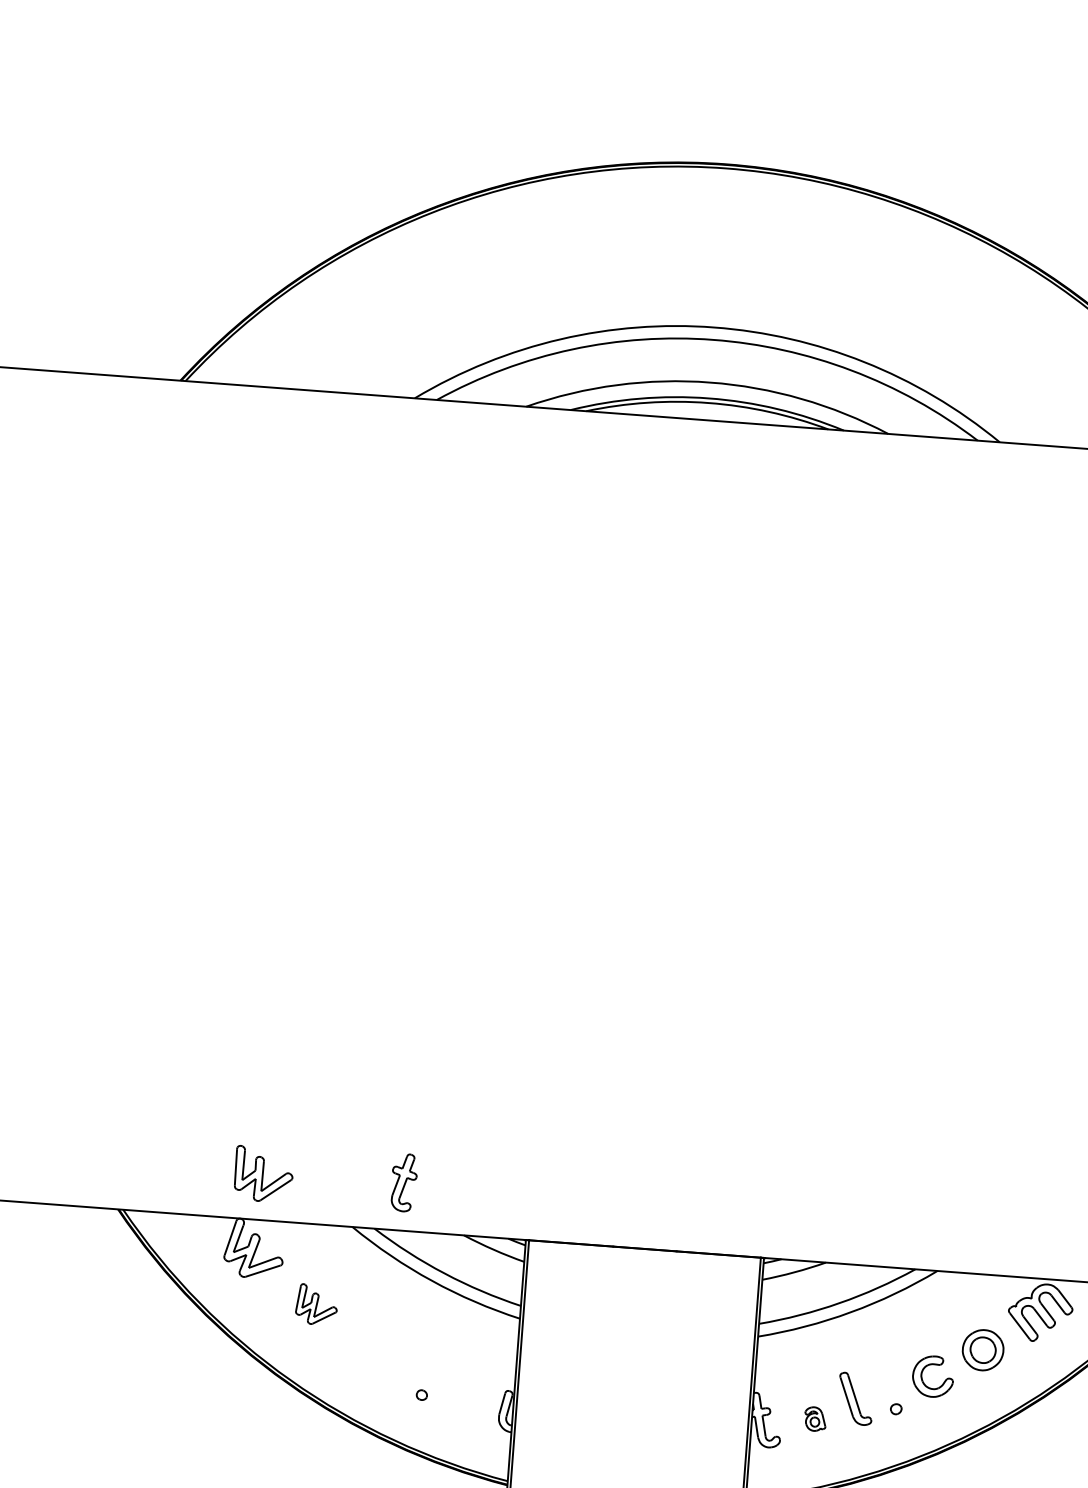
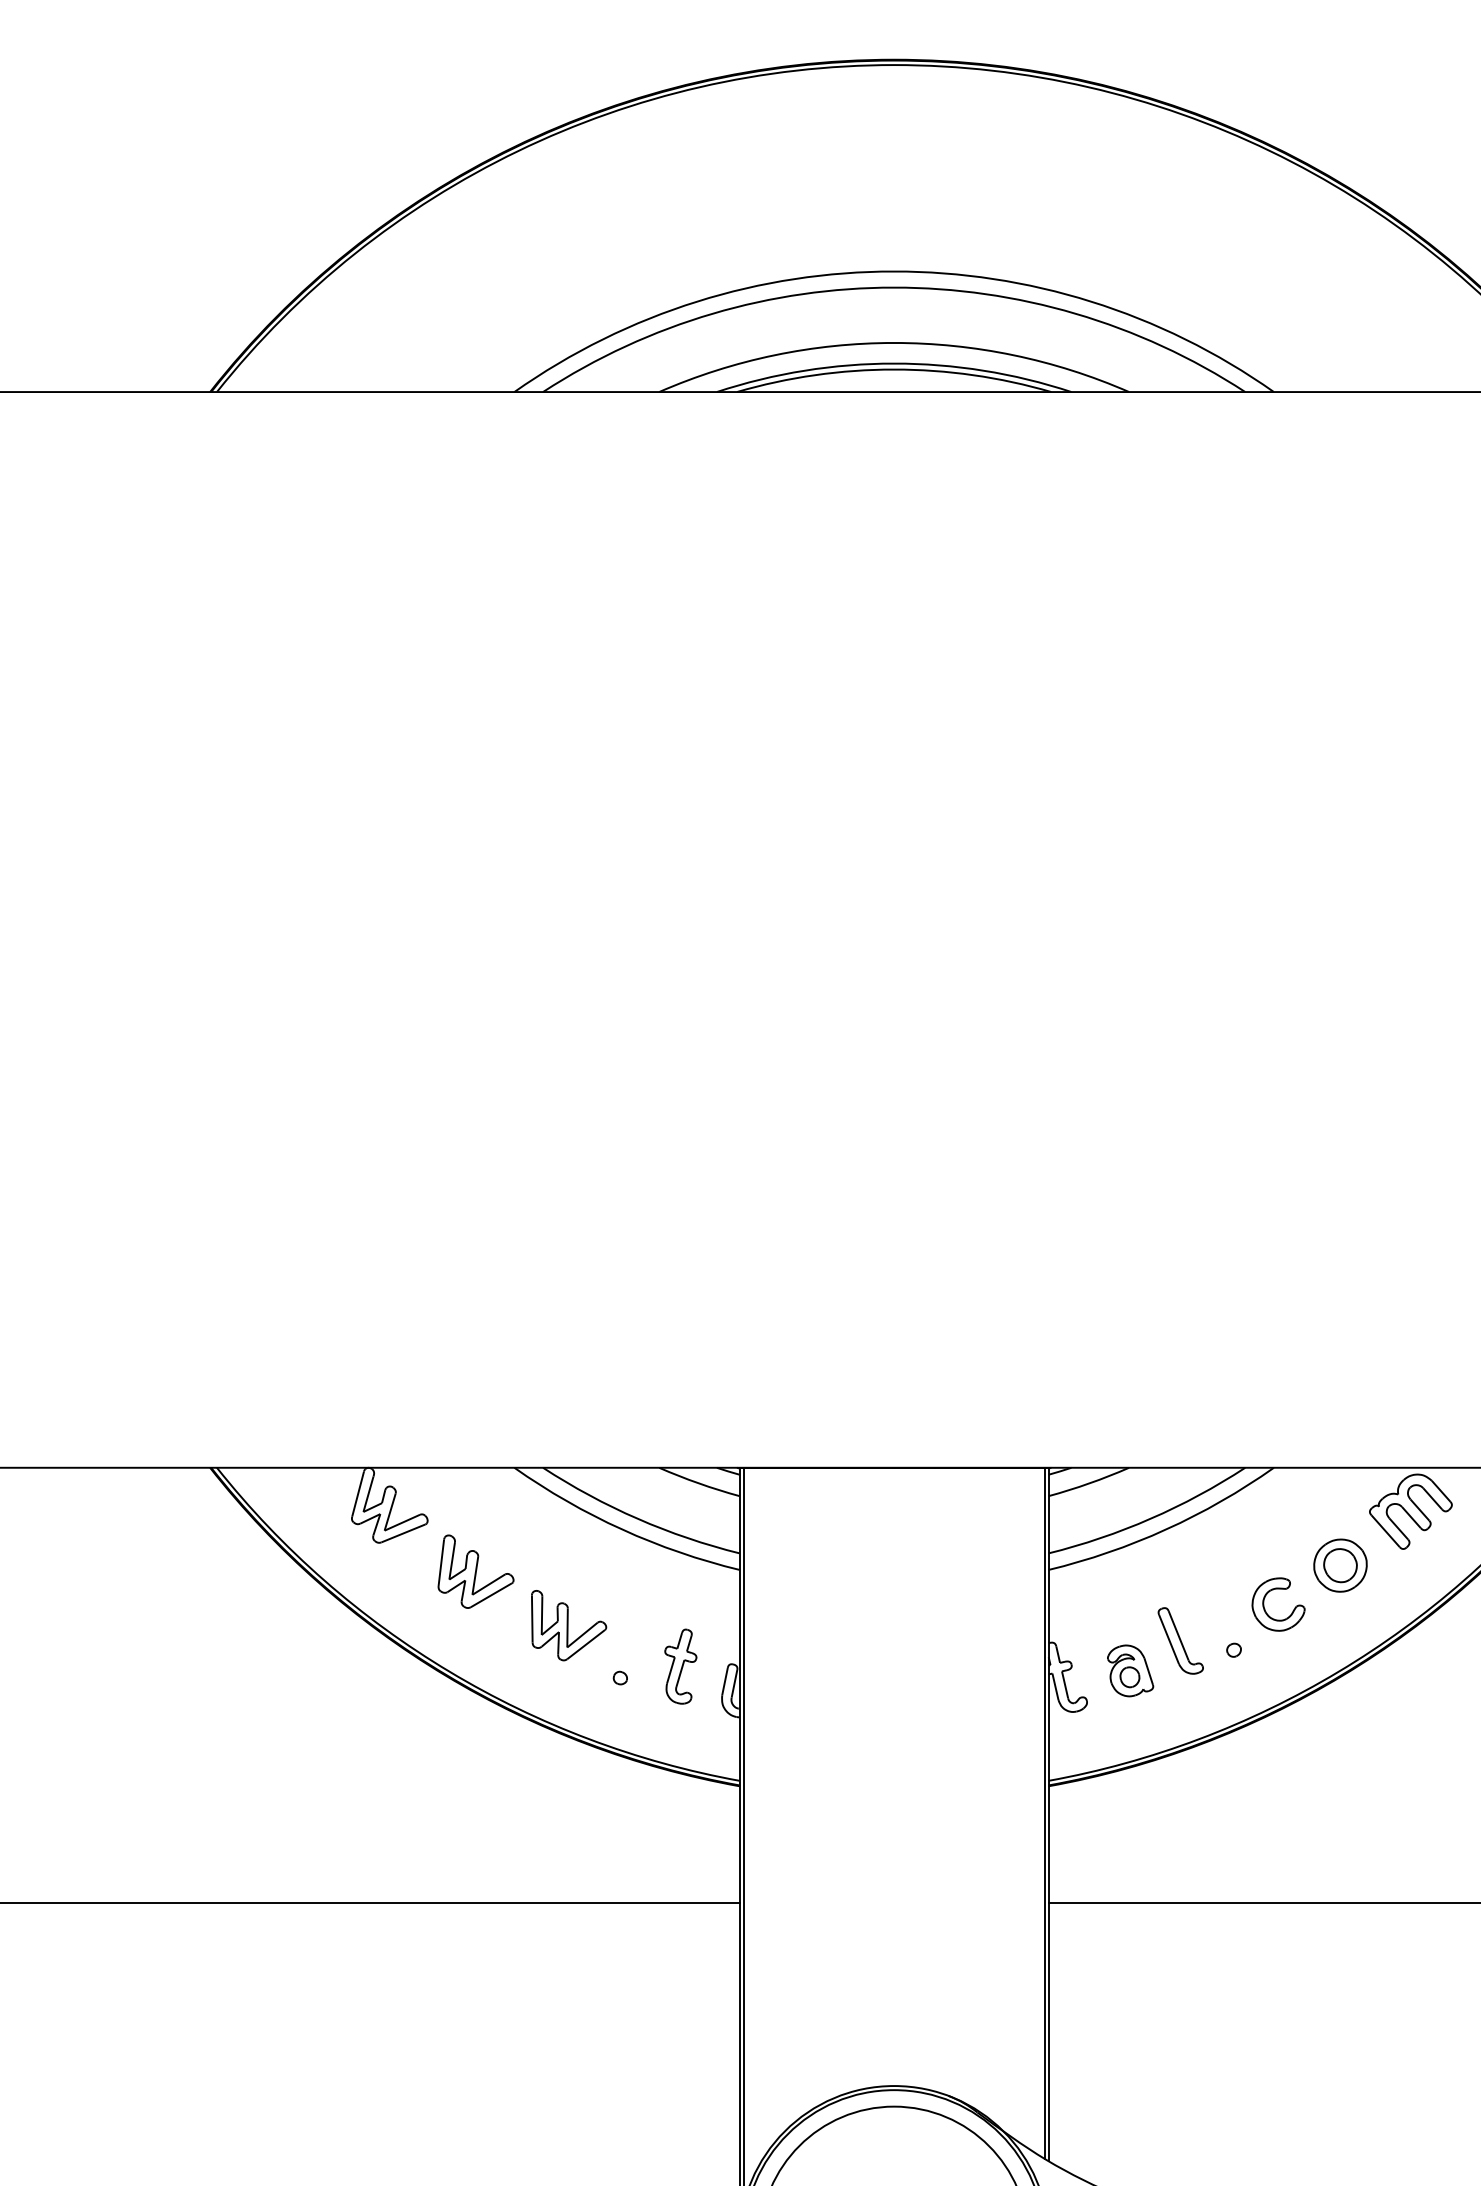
part: (264, 1174) -> (569, 1625), moved
part: (403, 1182) -> (680, 1666), moved
part: (316, 1304) -> (475, 1571), size x1.43
part: (815, 1418) -> (1130, 1670), size x1.67

